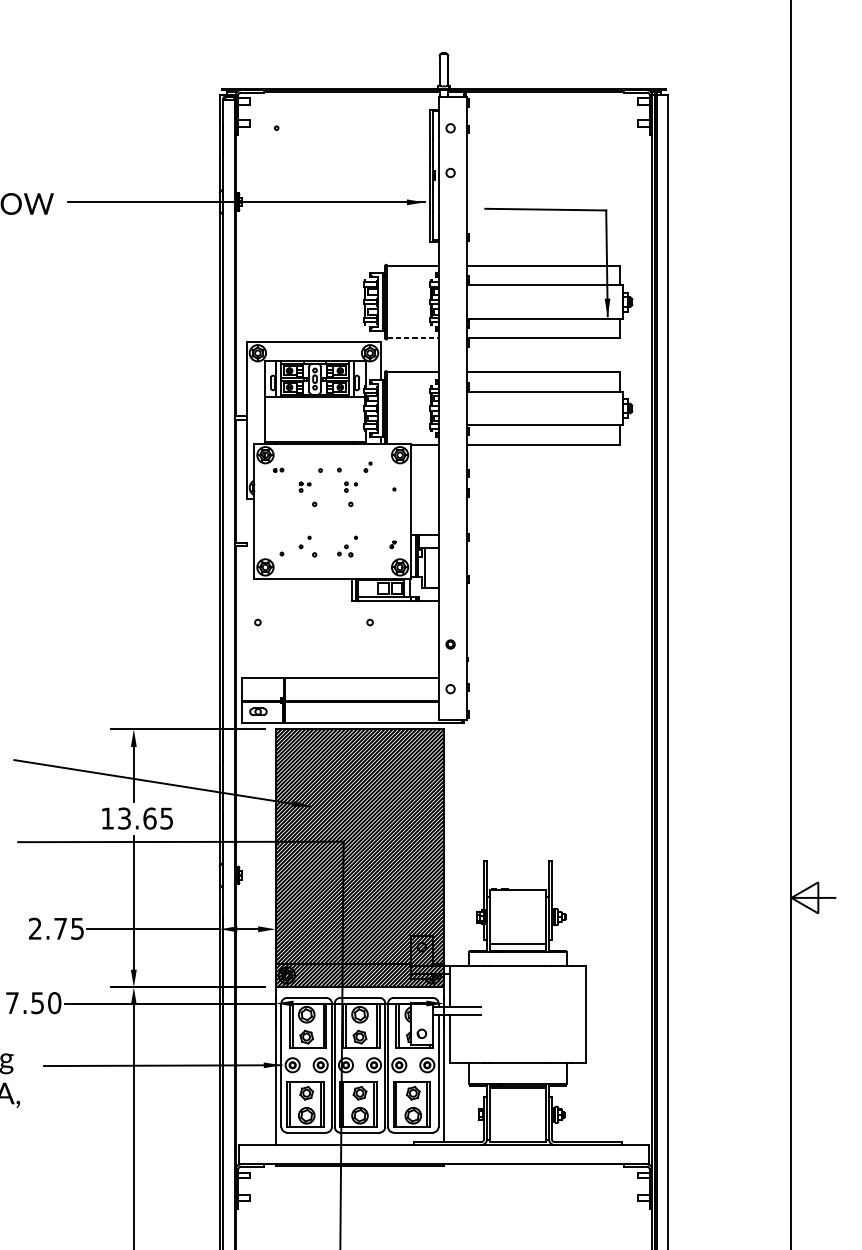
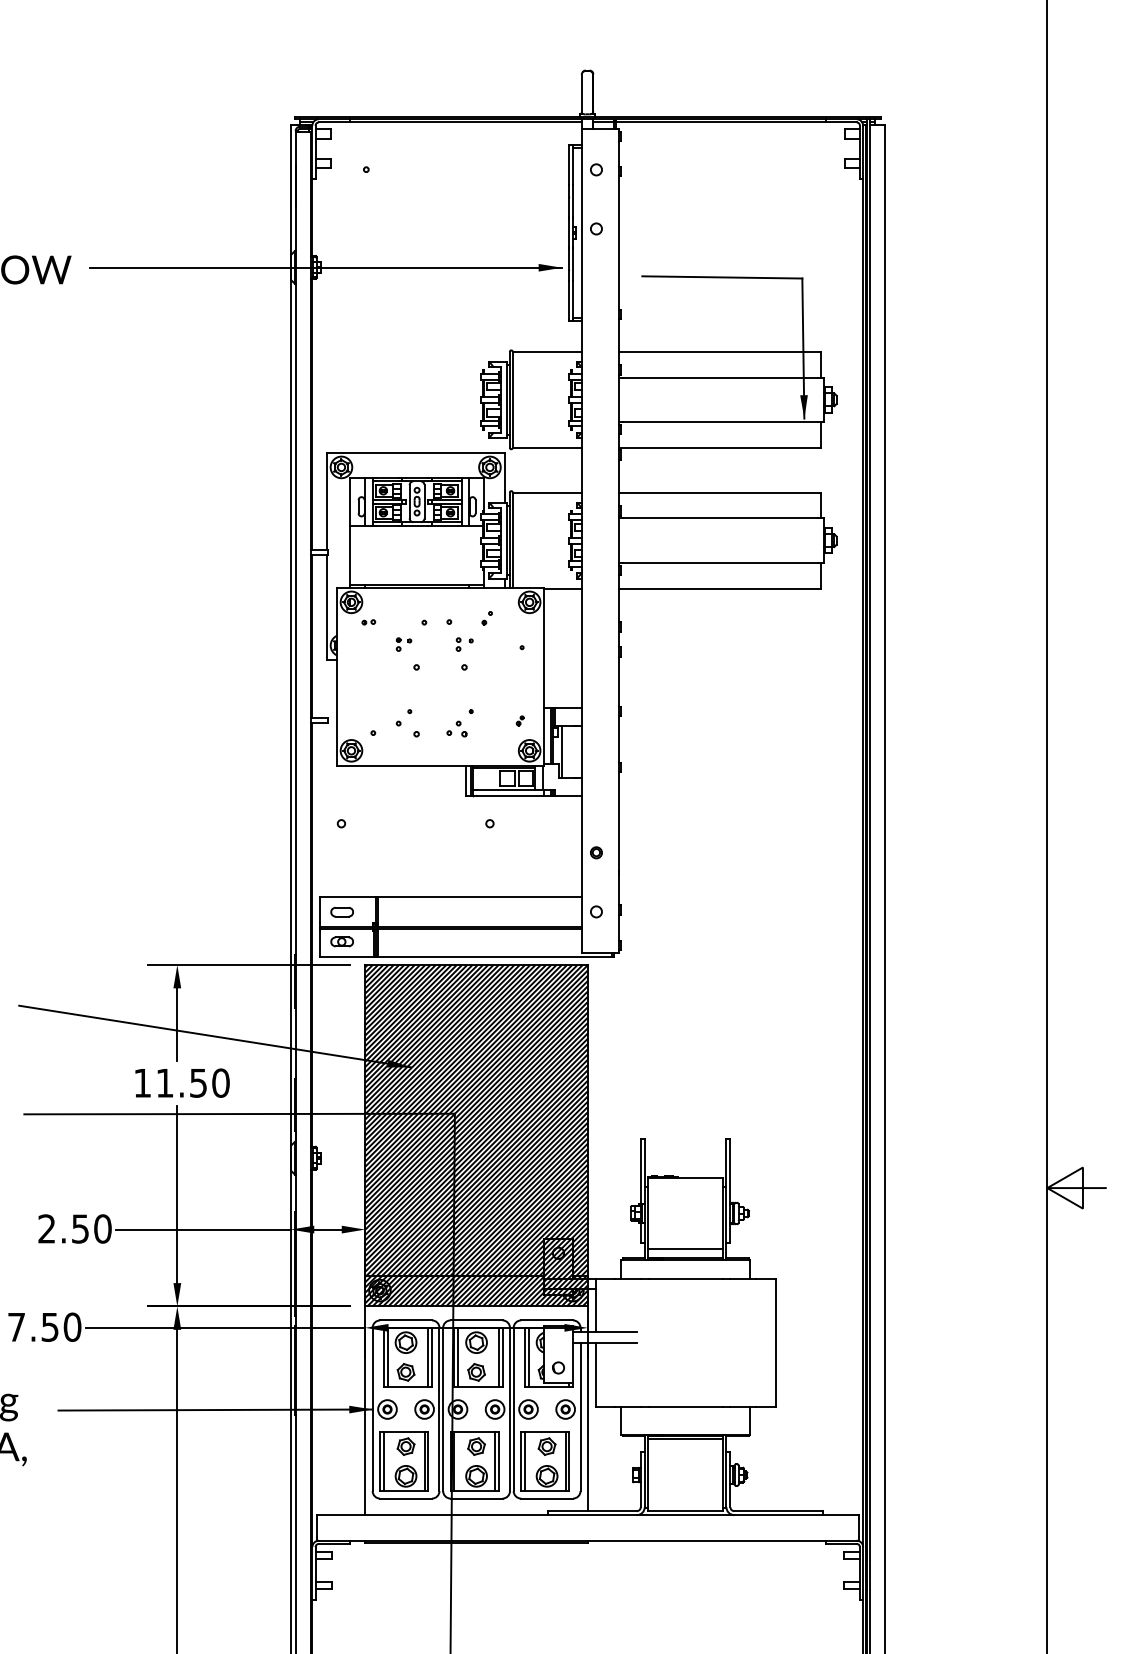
line: (413, 338) -> (547, 447), dashed -> solid
part: (257, 688) -> (341, 911), added
text: (145, 818) -> (192, 1082), 13.65 -> 11.50
text: (68, 928) -> (91, 1228), 2.75 -> 2.50

